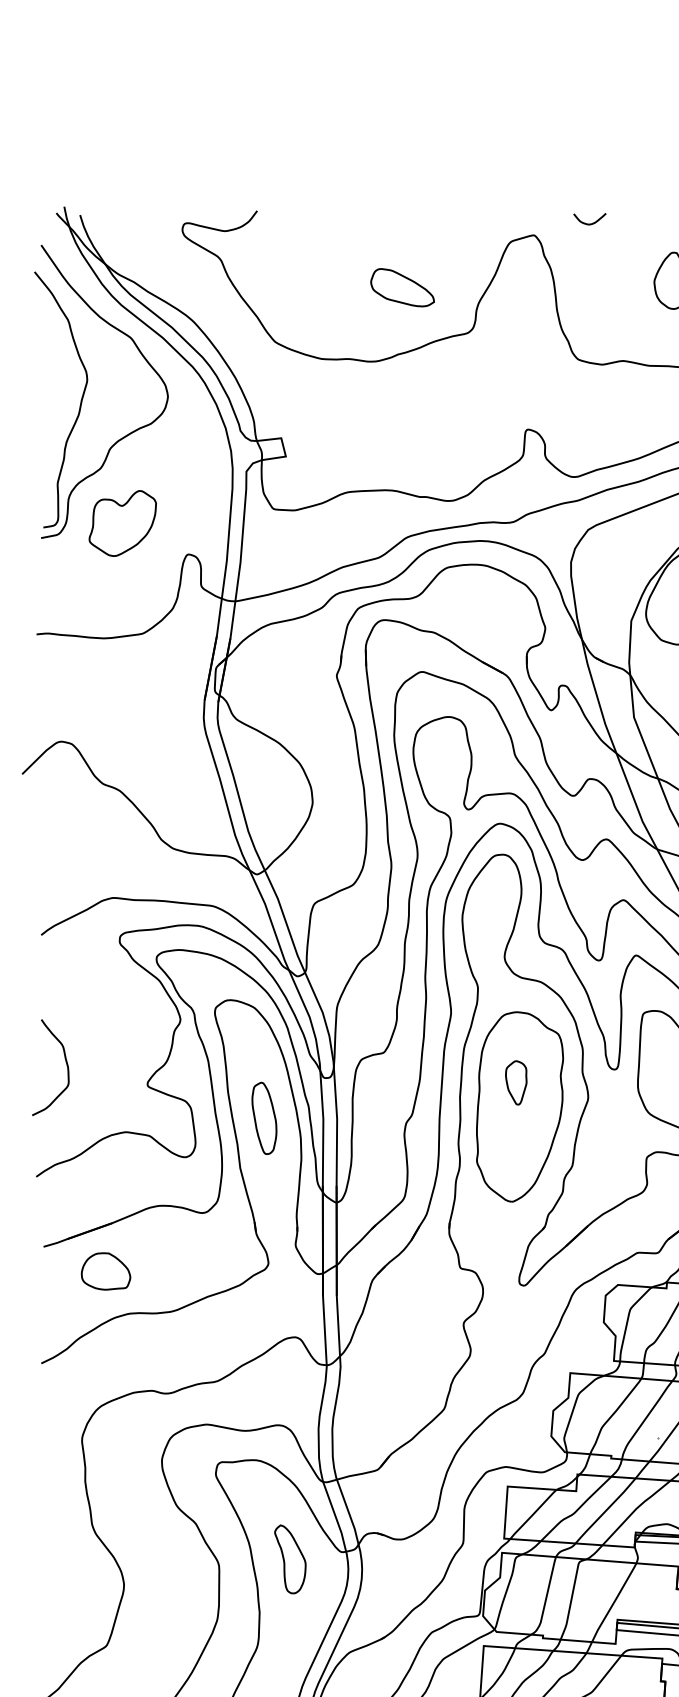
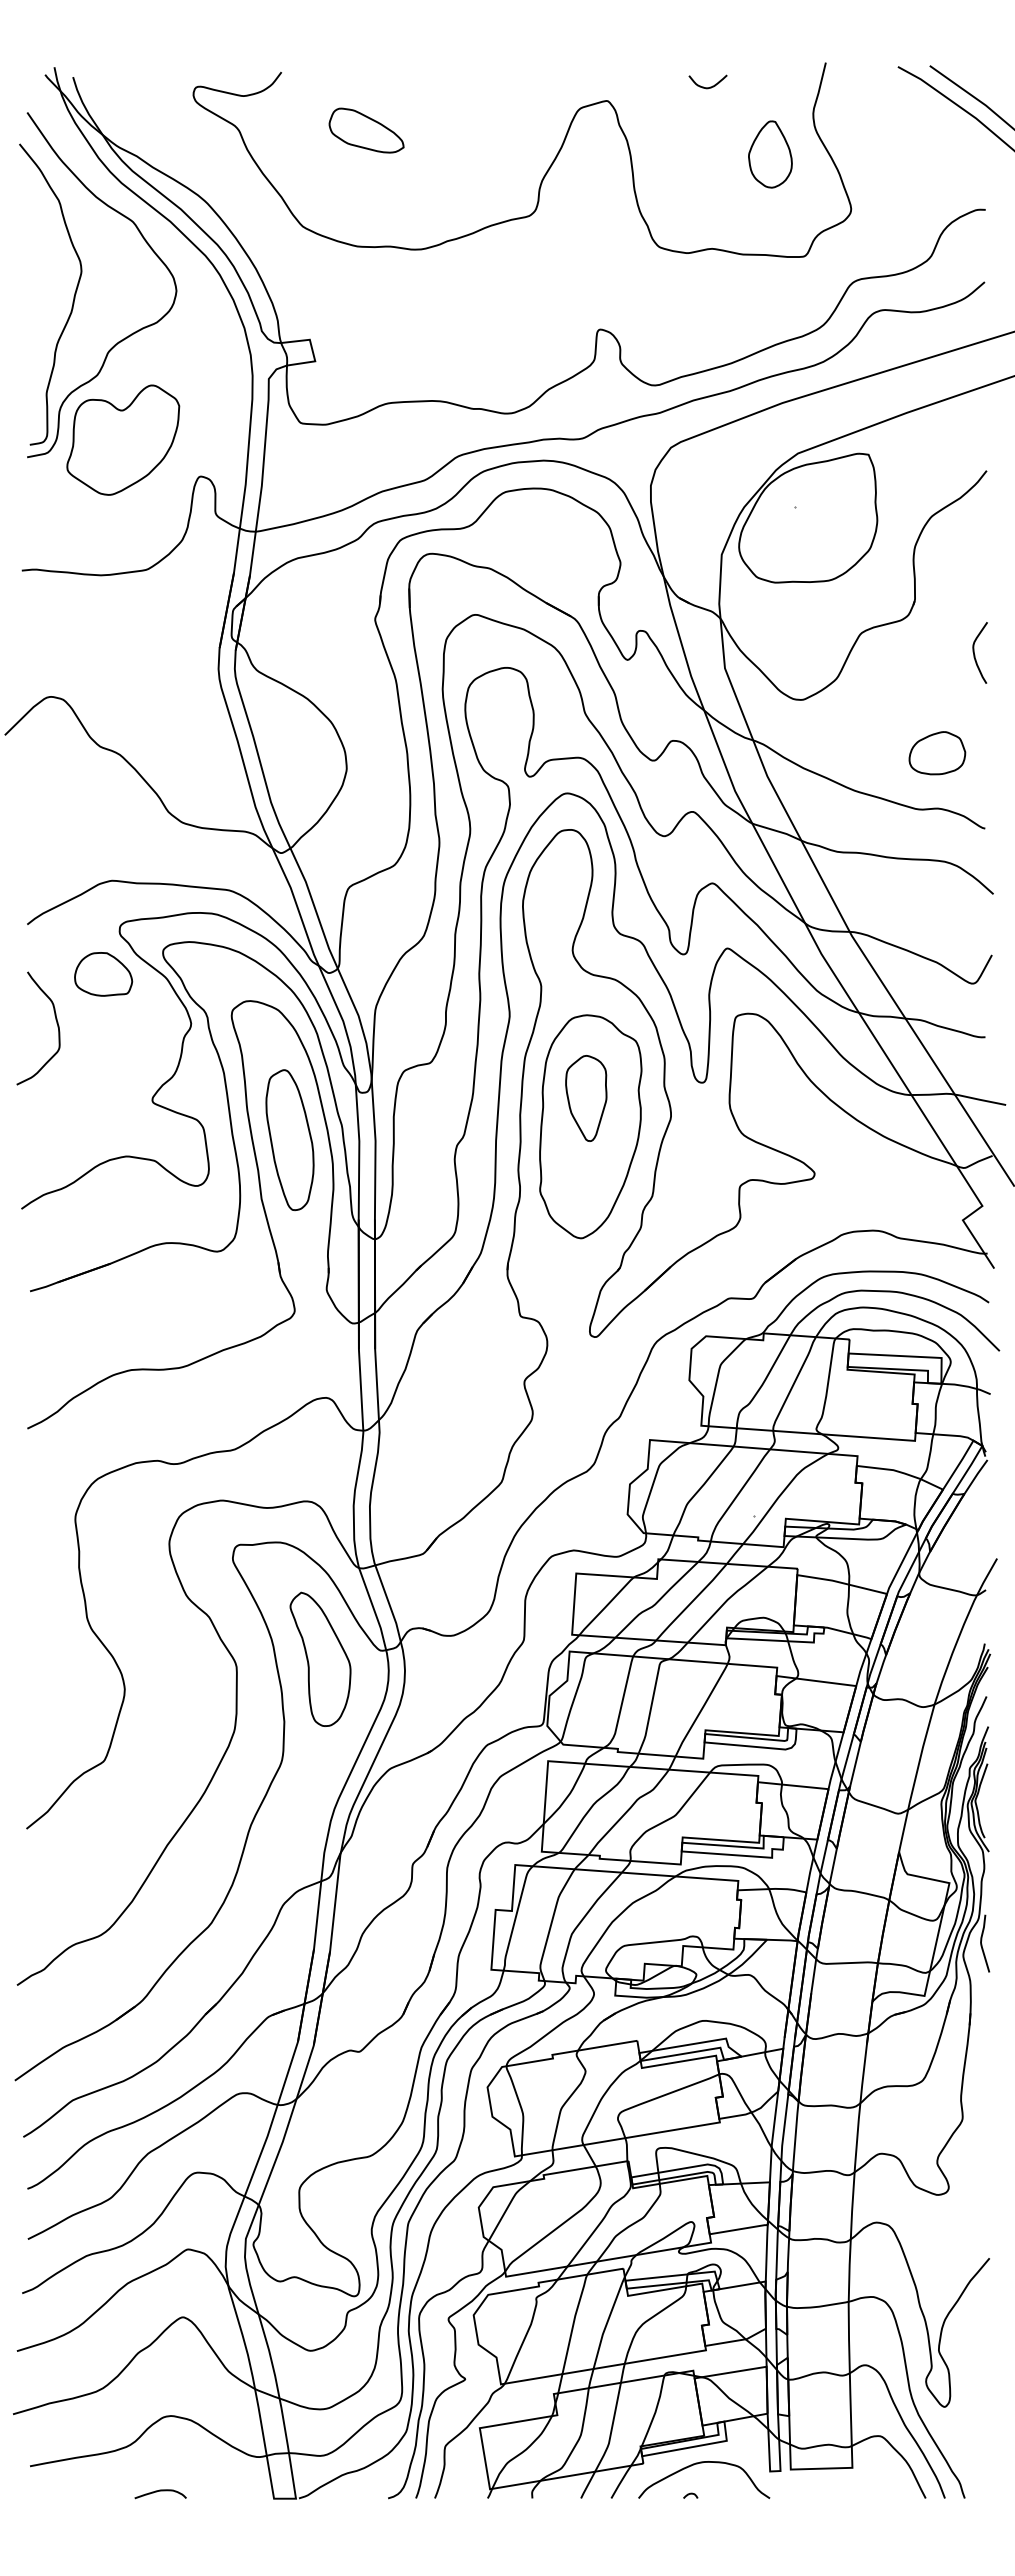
curve: (592, 223) -> (710, 86), moved
part: (402, 287) -> (366, 130), moved
part: (122, 522) -> (123, 439), size x1.43
curve: (66, 1063) -> (56, 1023), moved
part: (516, 1082) -> (586, 1098), size x1.67
part: (264, 1118) -> (289, 1140), size x1.67
part: (105, 1271) -> (103, 974), moved
part: (290, 1558) -> (320, 1658), size x1.67

